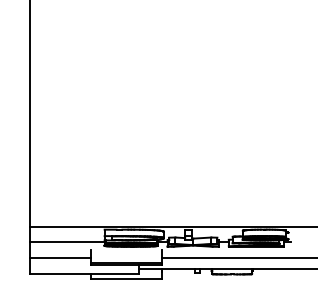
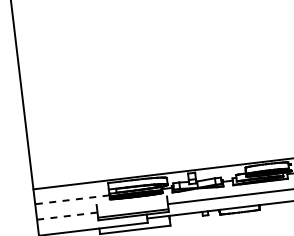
line: (66, 242) -> (71, 200), solid -> dashed
line: (60, 257) -> (67, 215), solid -> dashed

